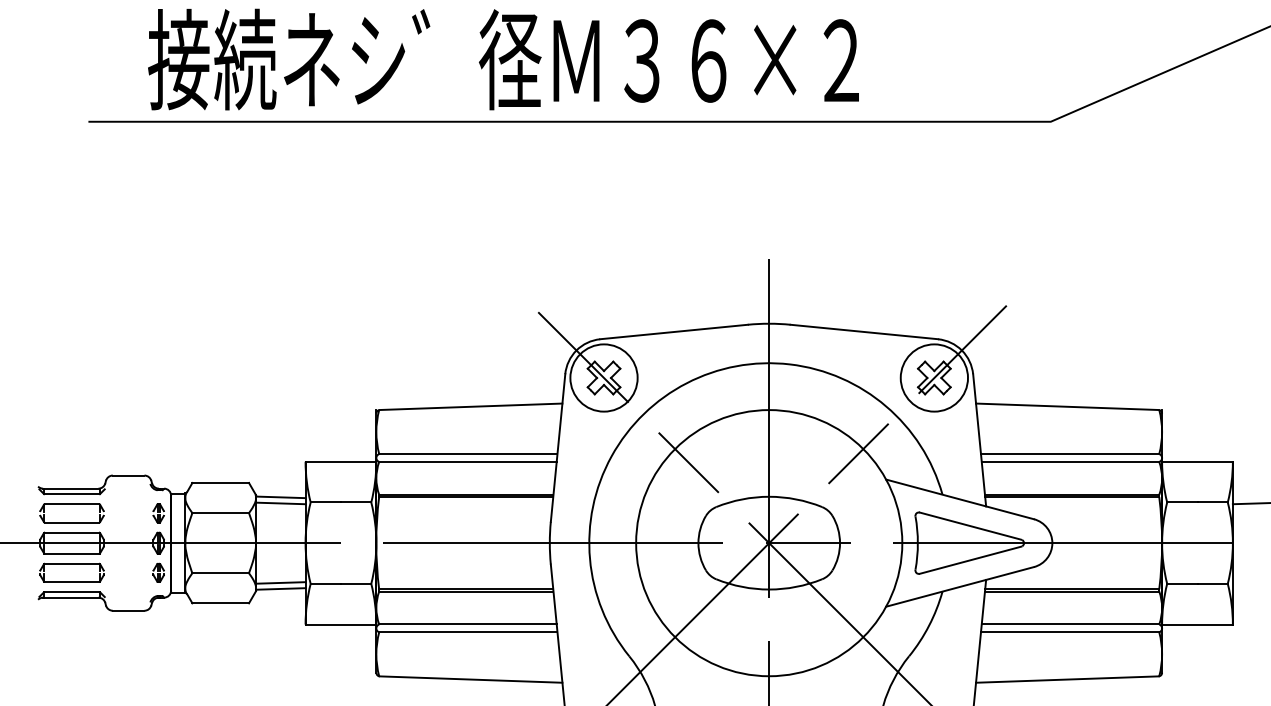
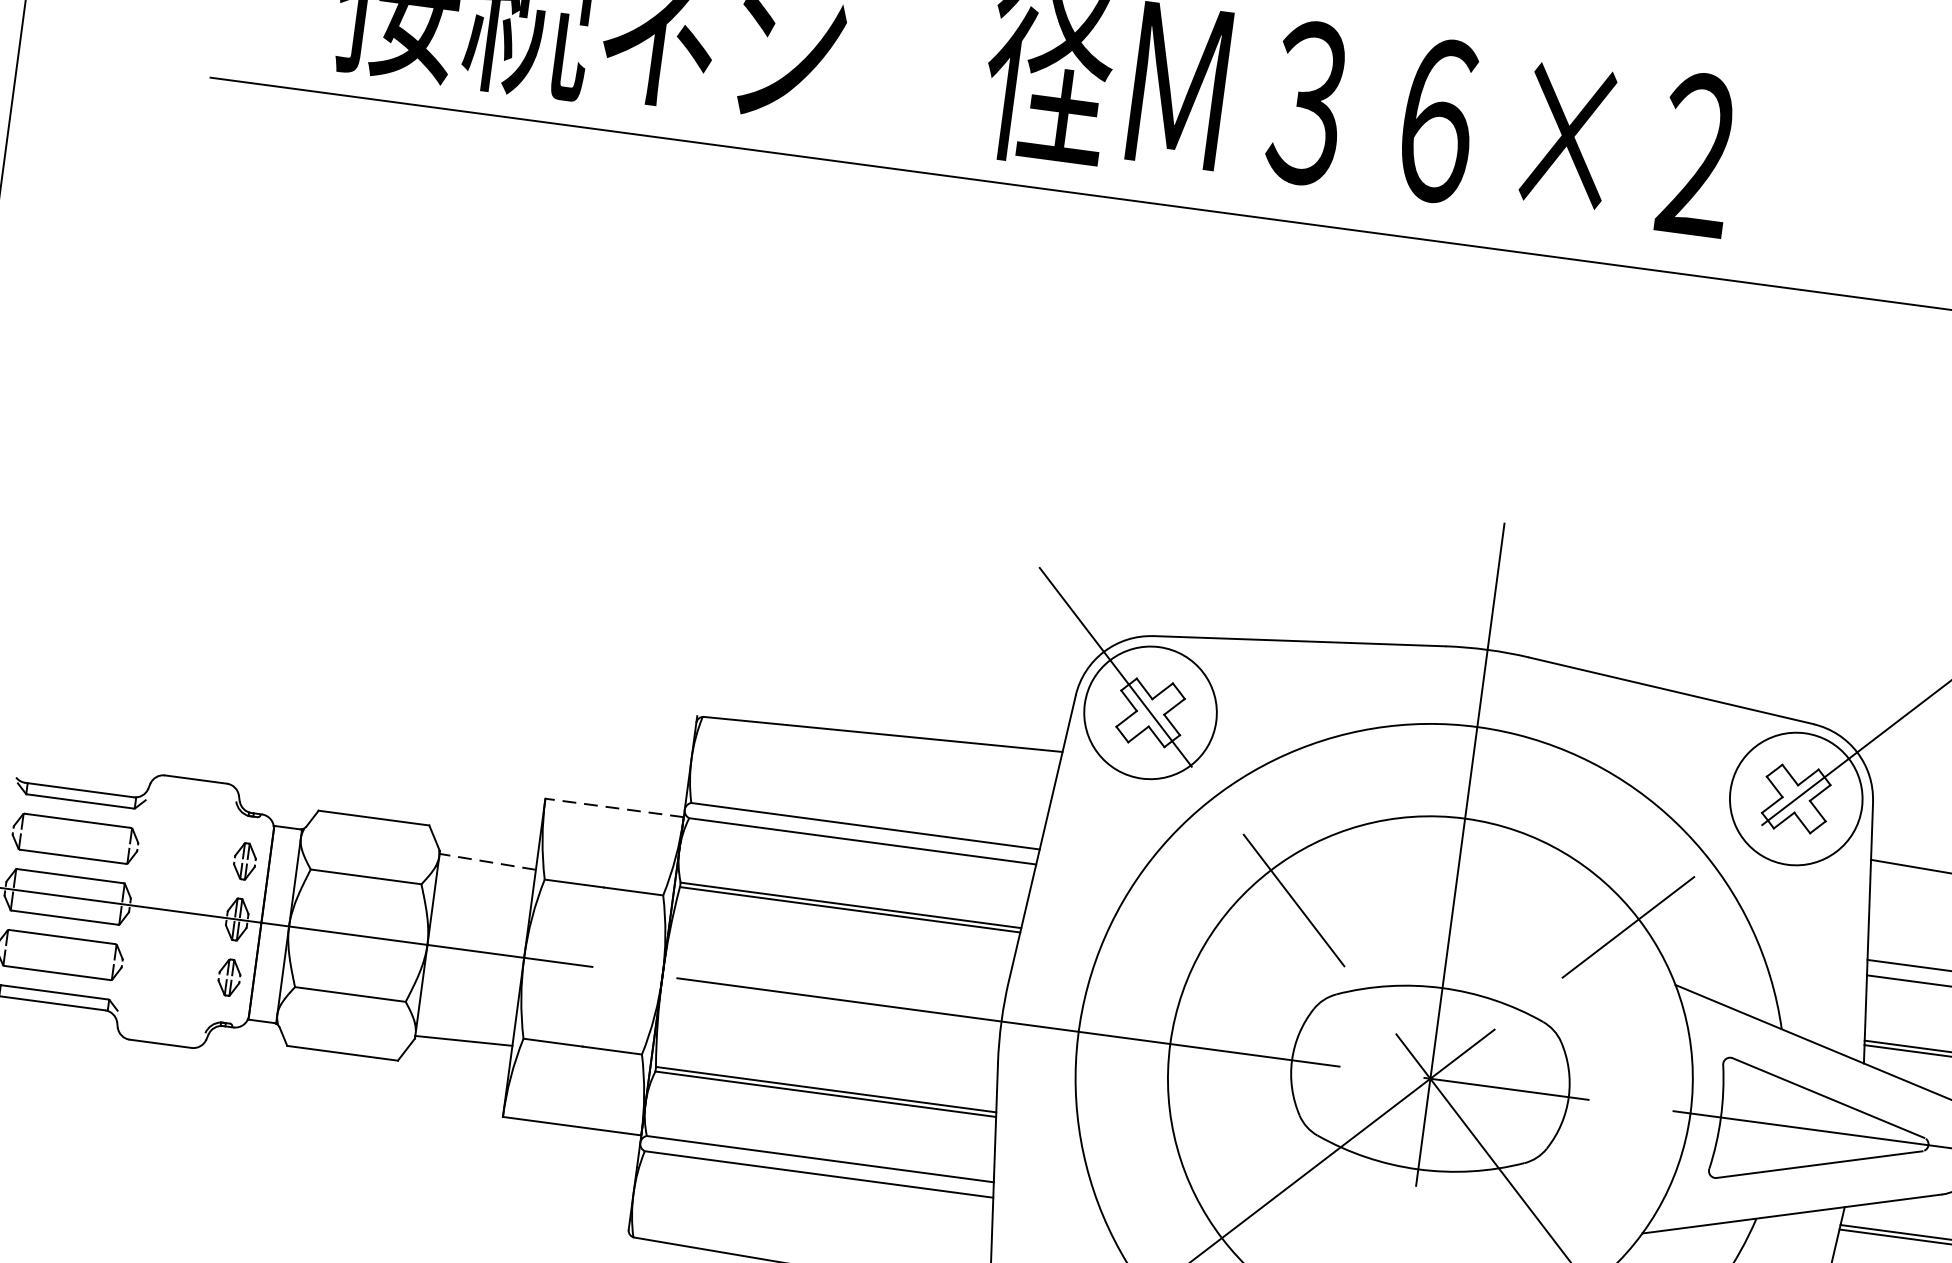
line: (340, 461) -> (613, 807), solid -> dashed
line: (280, 497) -> (487, 862), solid -> dashed
line: (280, 503) -> (485, 873), removed
line: (280, 582) -> (464, 1028), removed

